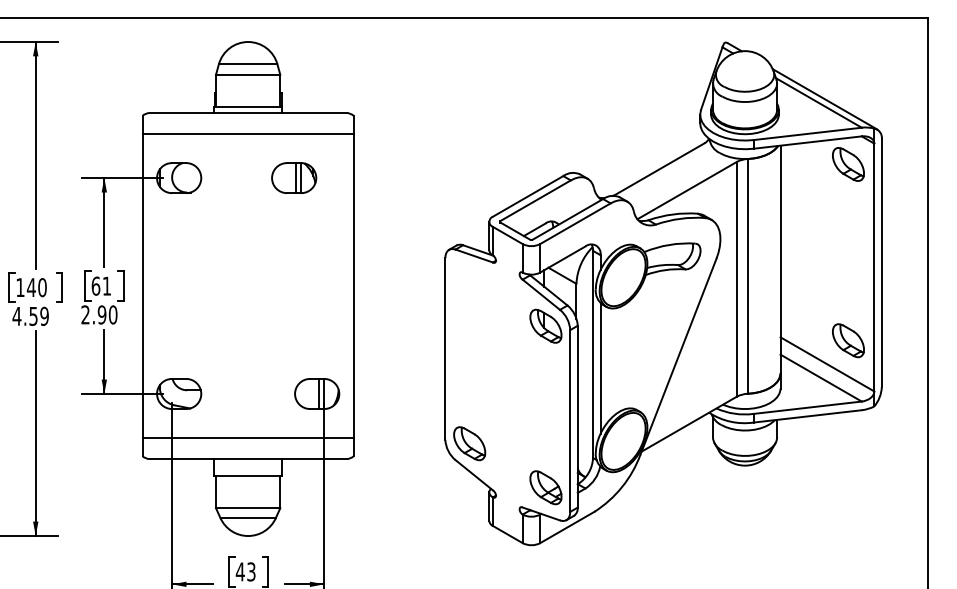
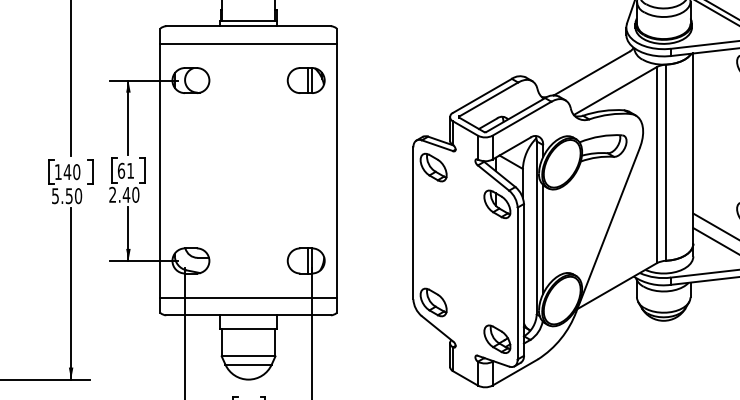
part: (294, 177) -> (306, 80), moved
part: (469, 281) -> (433, 166), added
text: (101, 314) -> (126, 194), 2.90 -> 2.40
text: (30, 316) -> (66, 196), 4.59 -> 5.50

